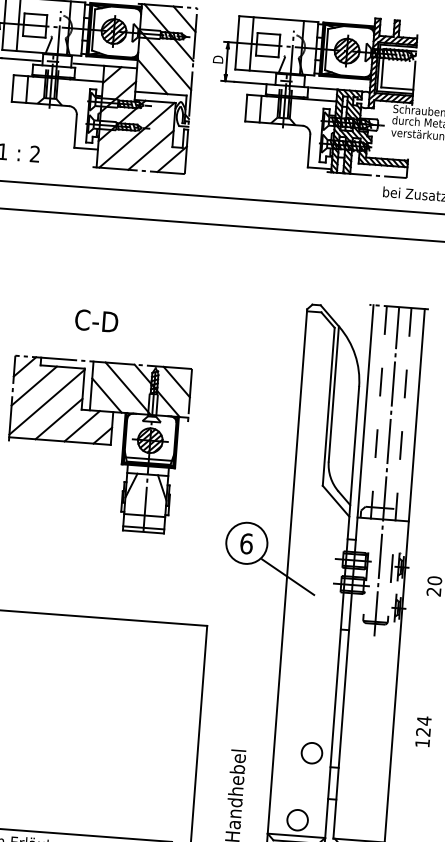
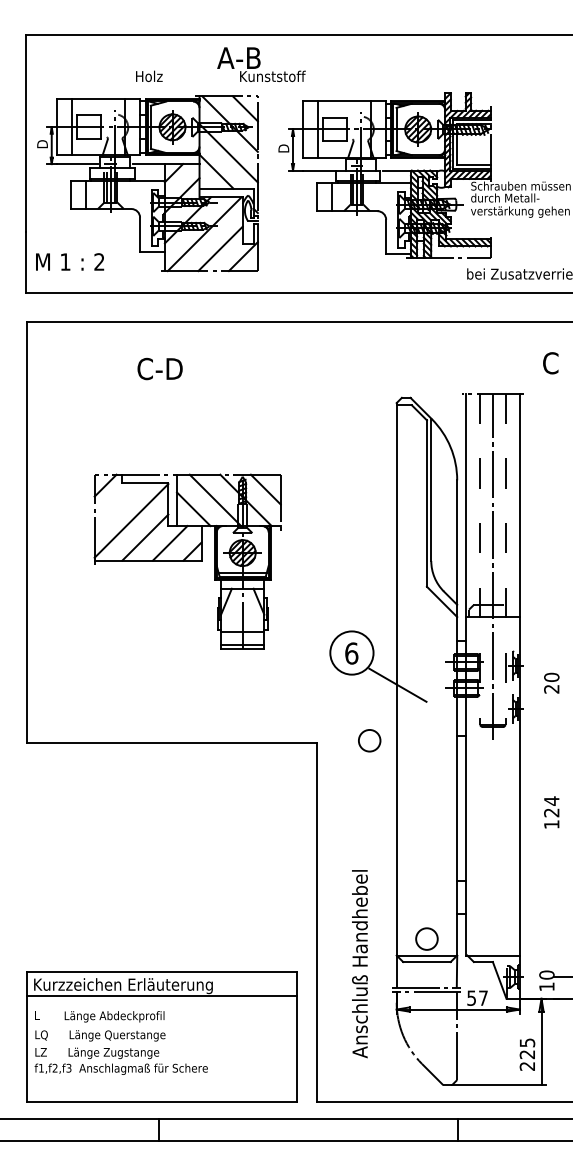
text: (96, 320) -> (159, 368), moved
line: (33, 385) -> (116, 504), removed
text: (423, 731) -> (551, 812), moved
circle: (311, 752) -> (369, 740), moved

